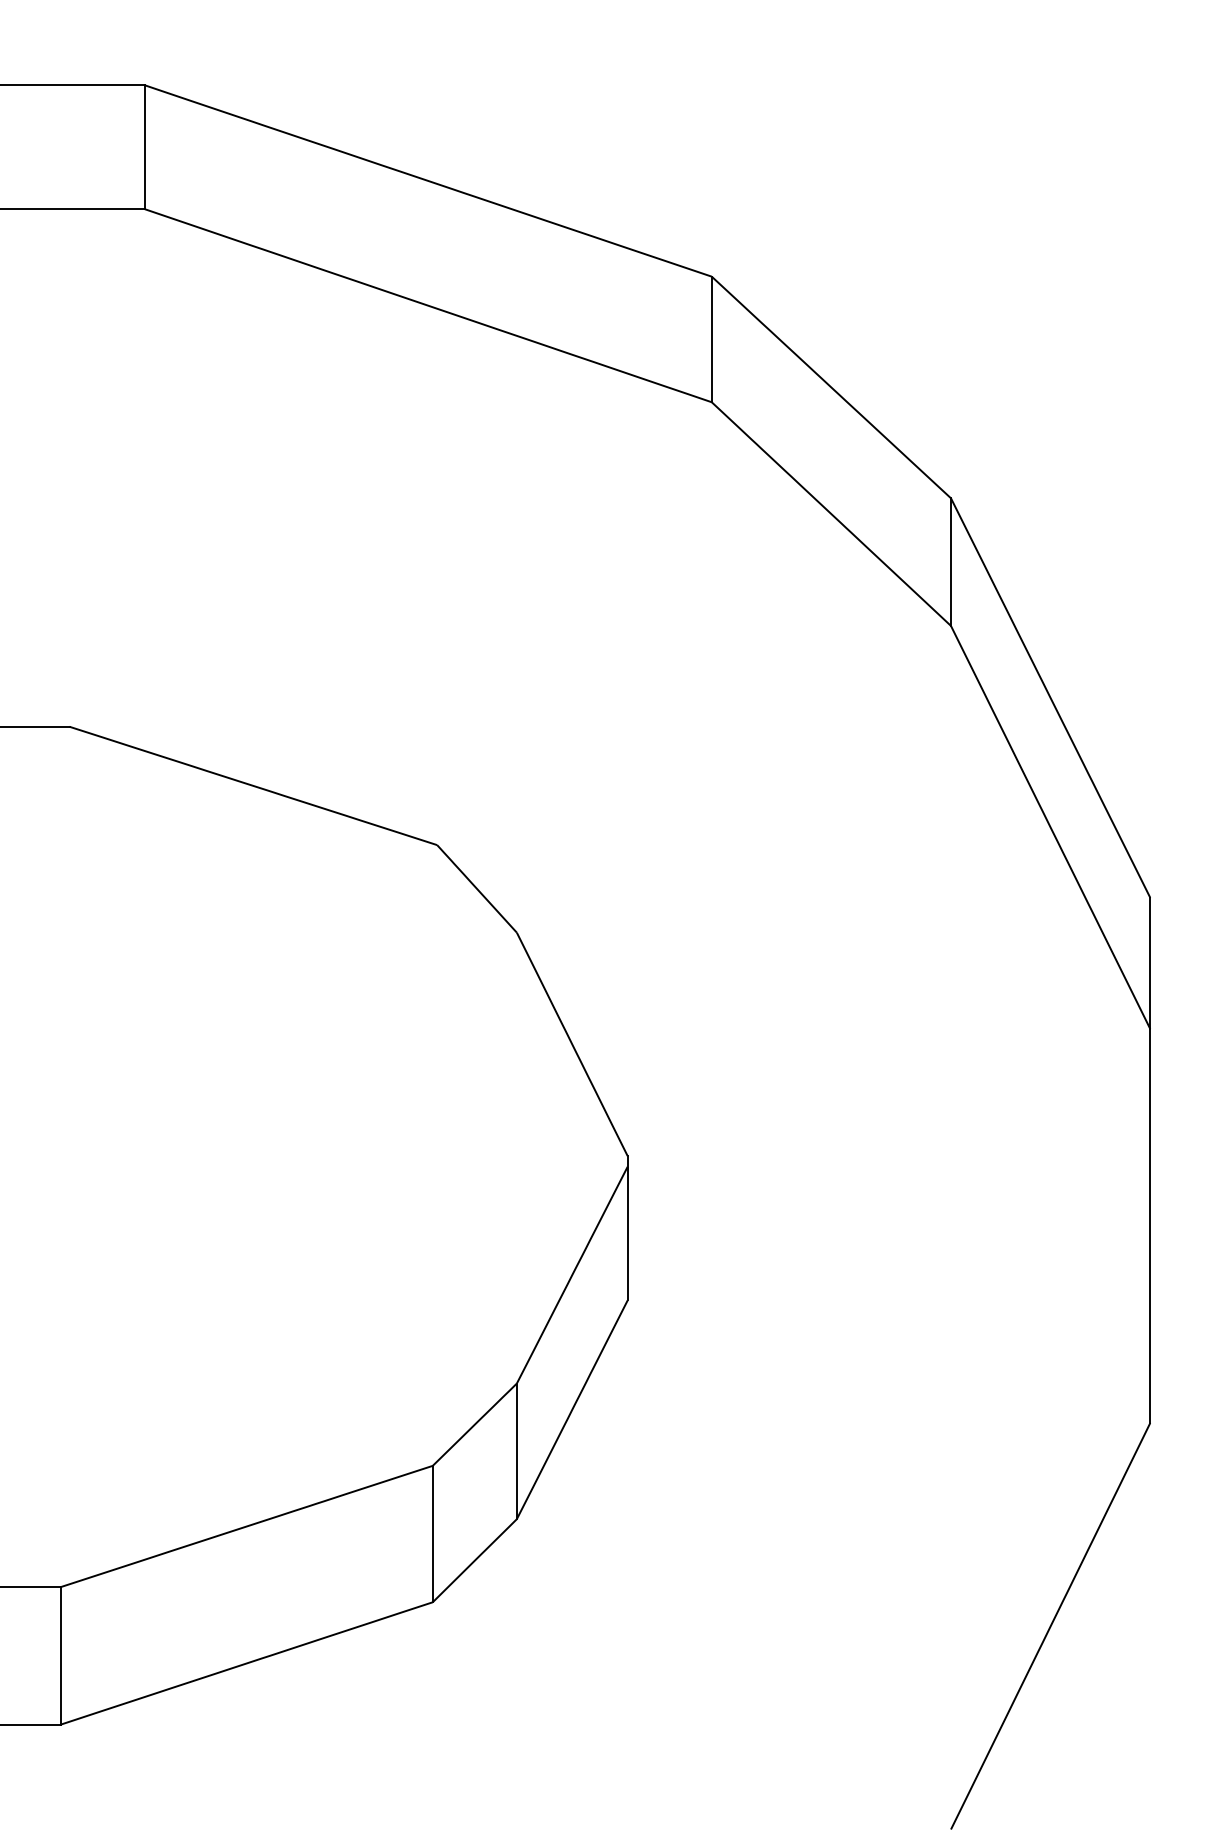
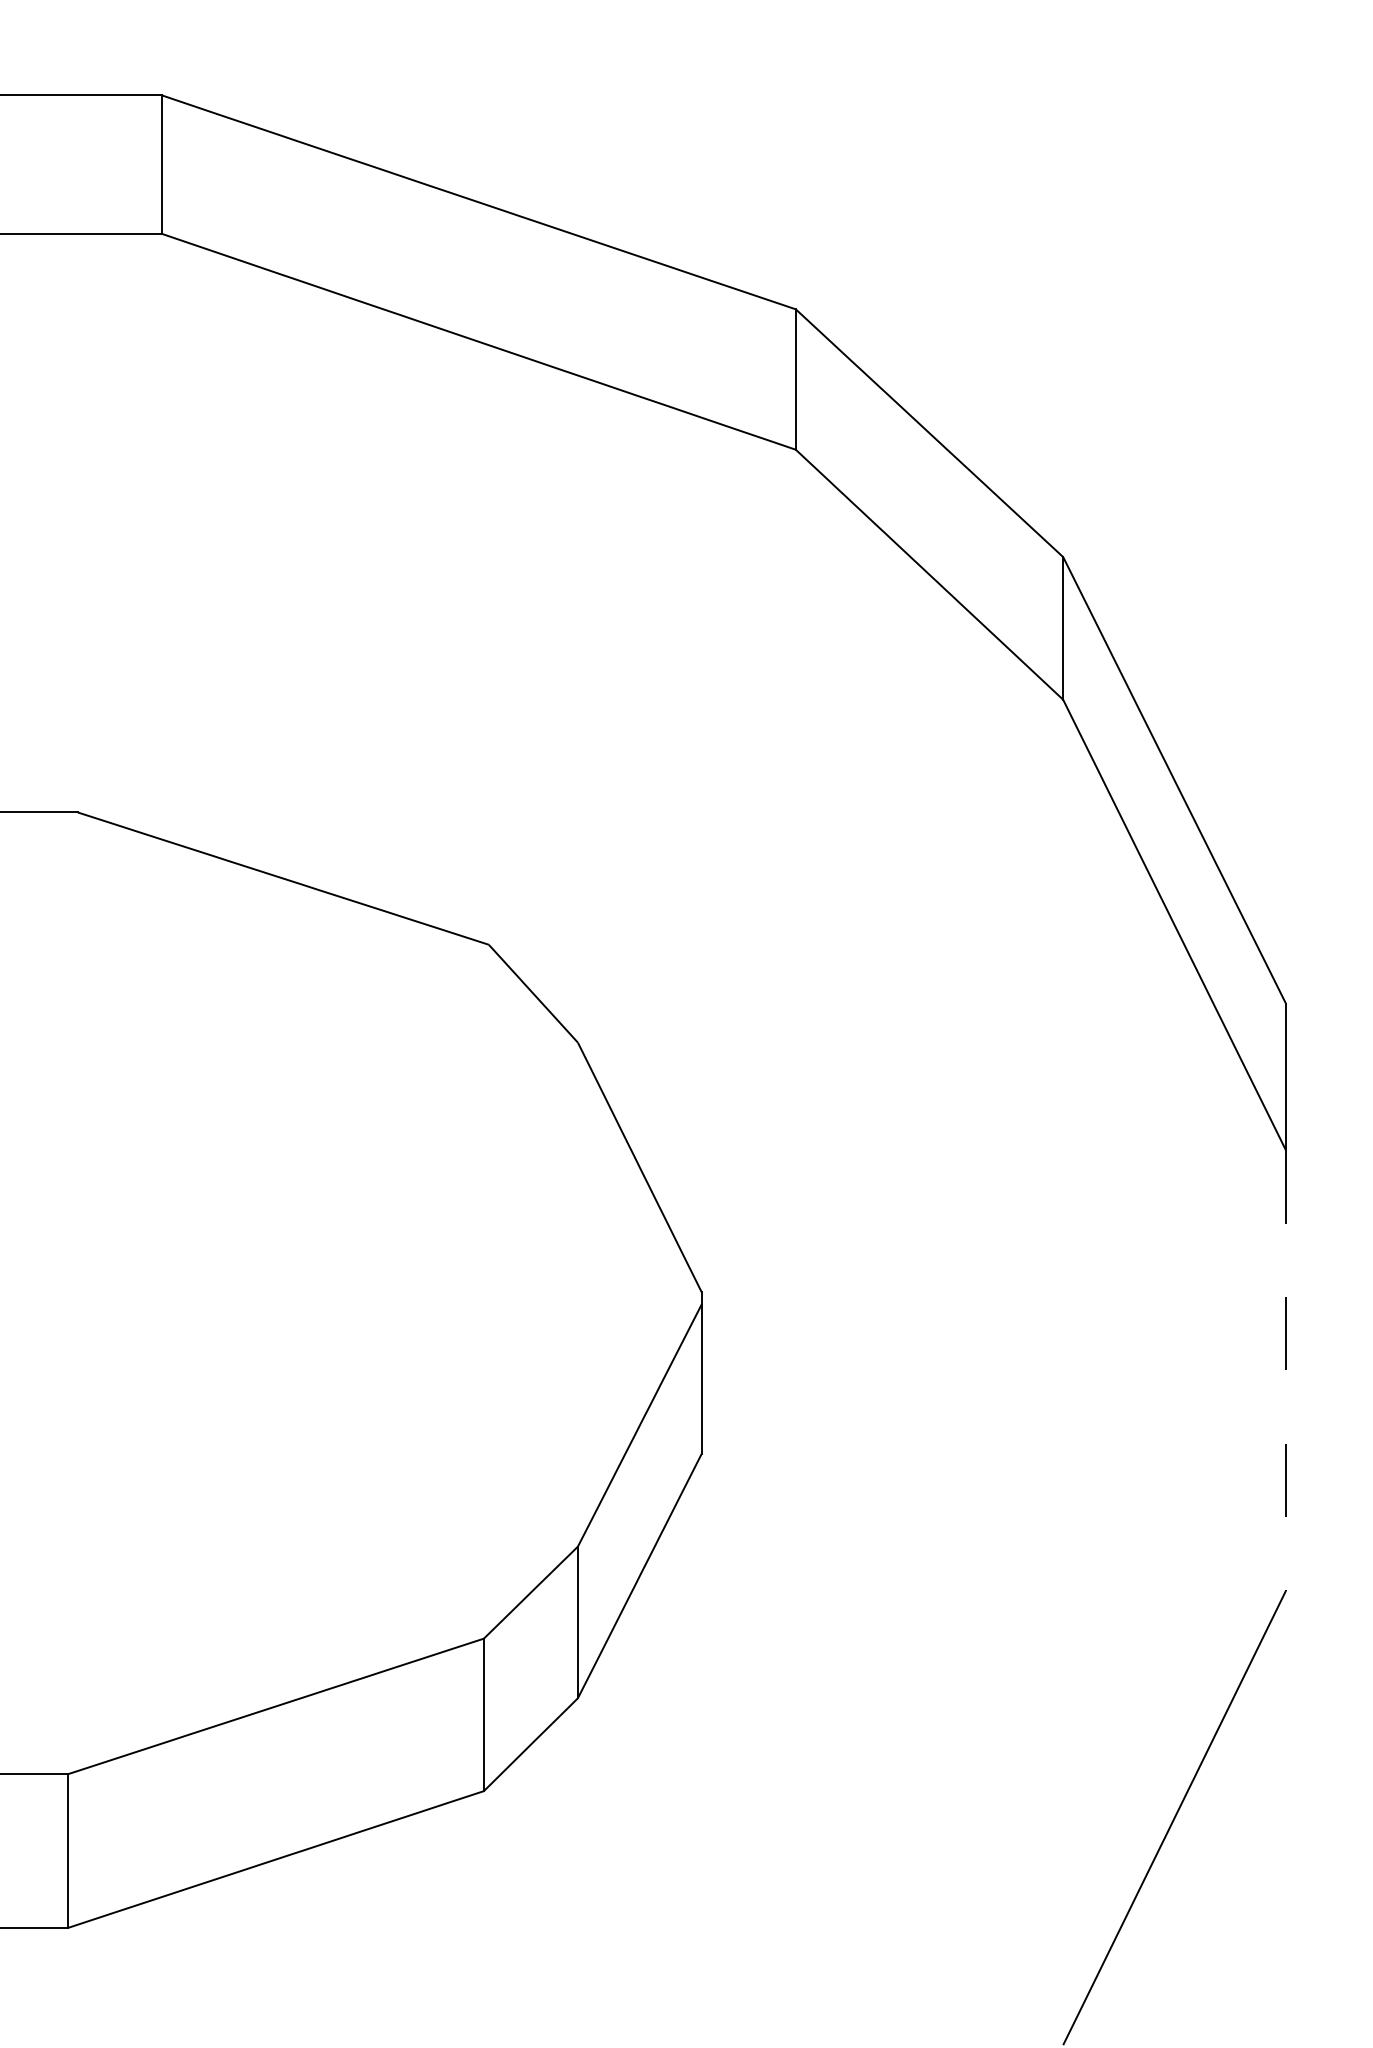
line: (1149, 1226) -> (1285, 1371), solid -> dashed

